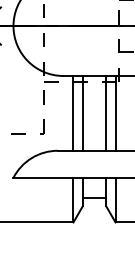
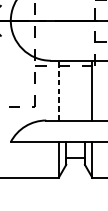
line: (73, 112) -> (58, 89), solid -> dashed
line: (82, 112) -> (65, 89), removed
line: (106, 112) -> (85, 89), removed

